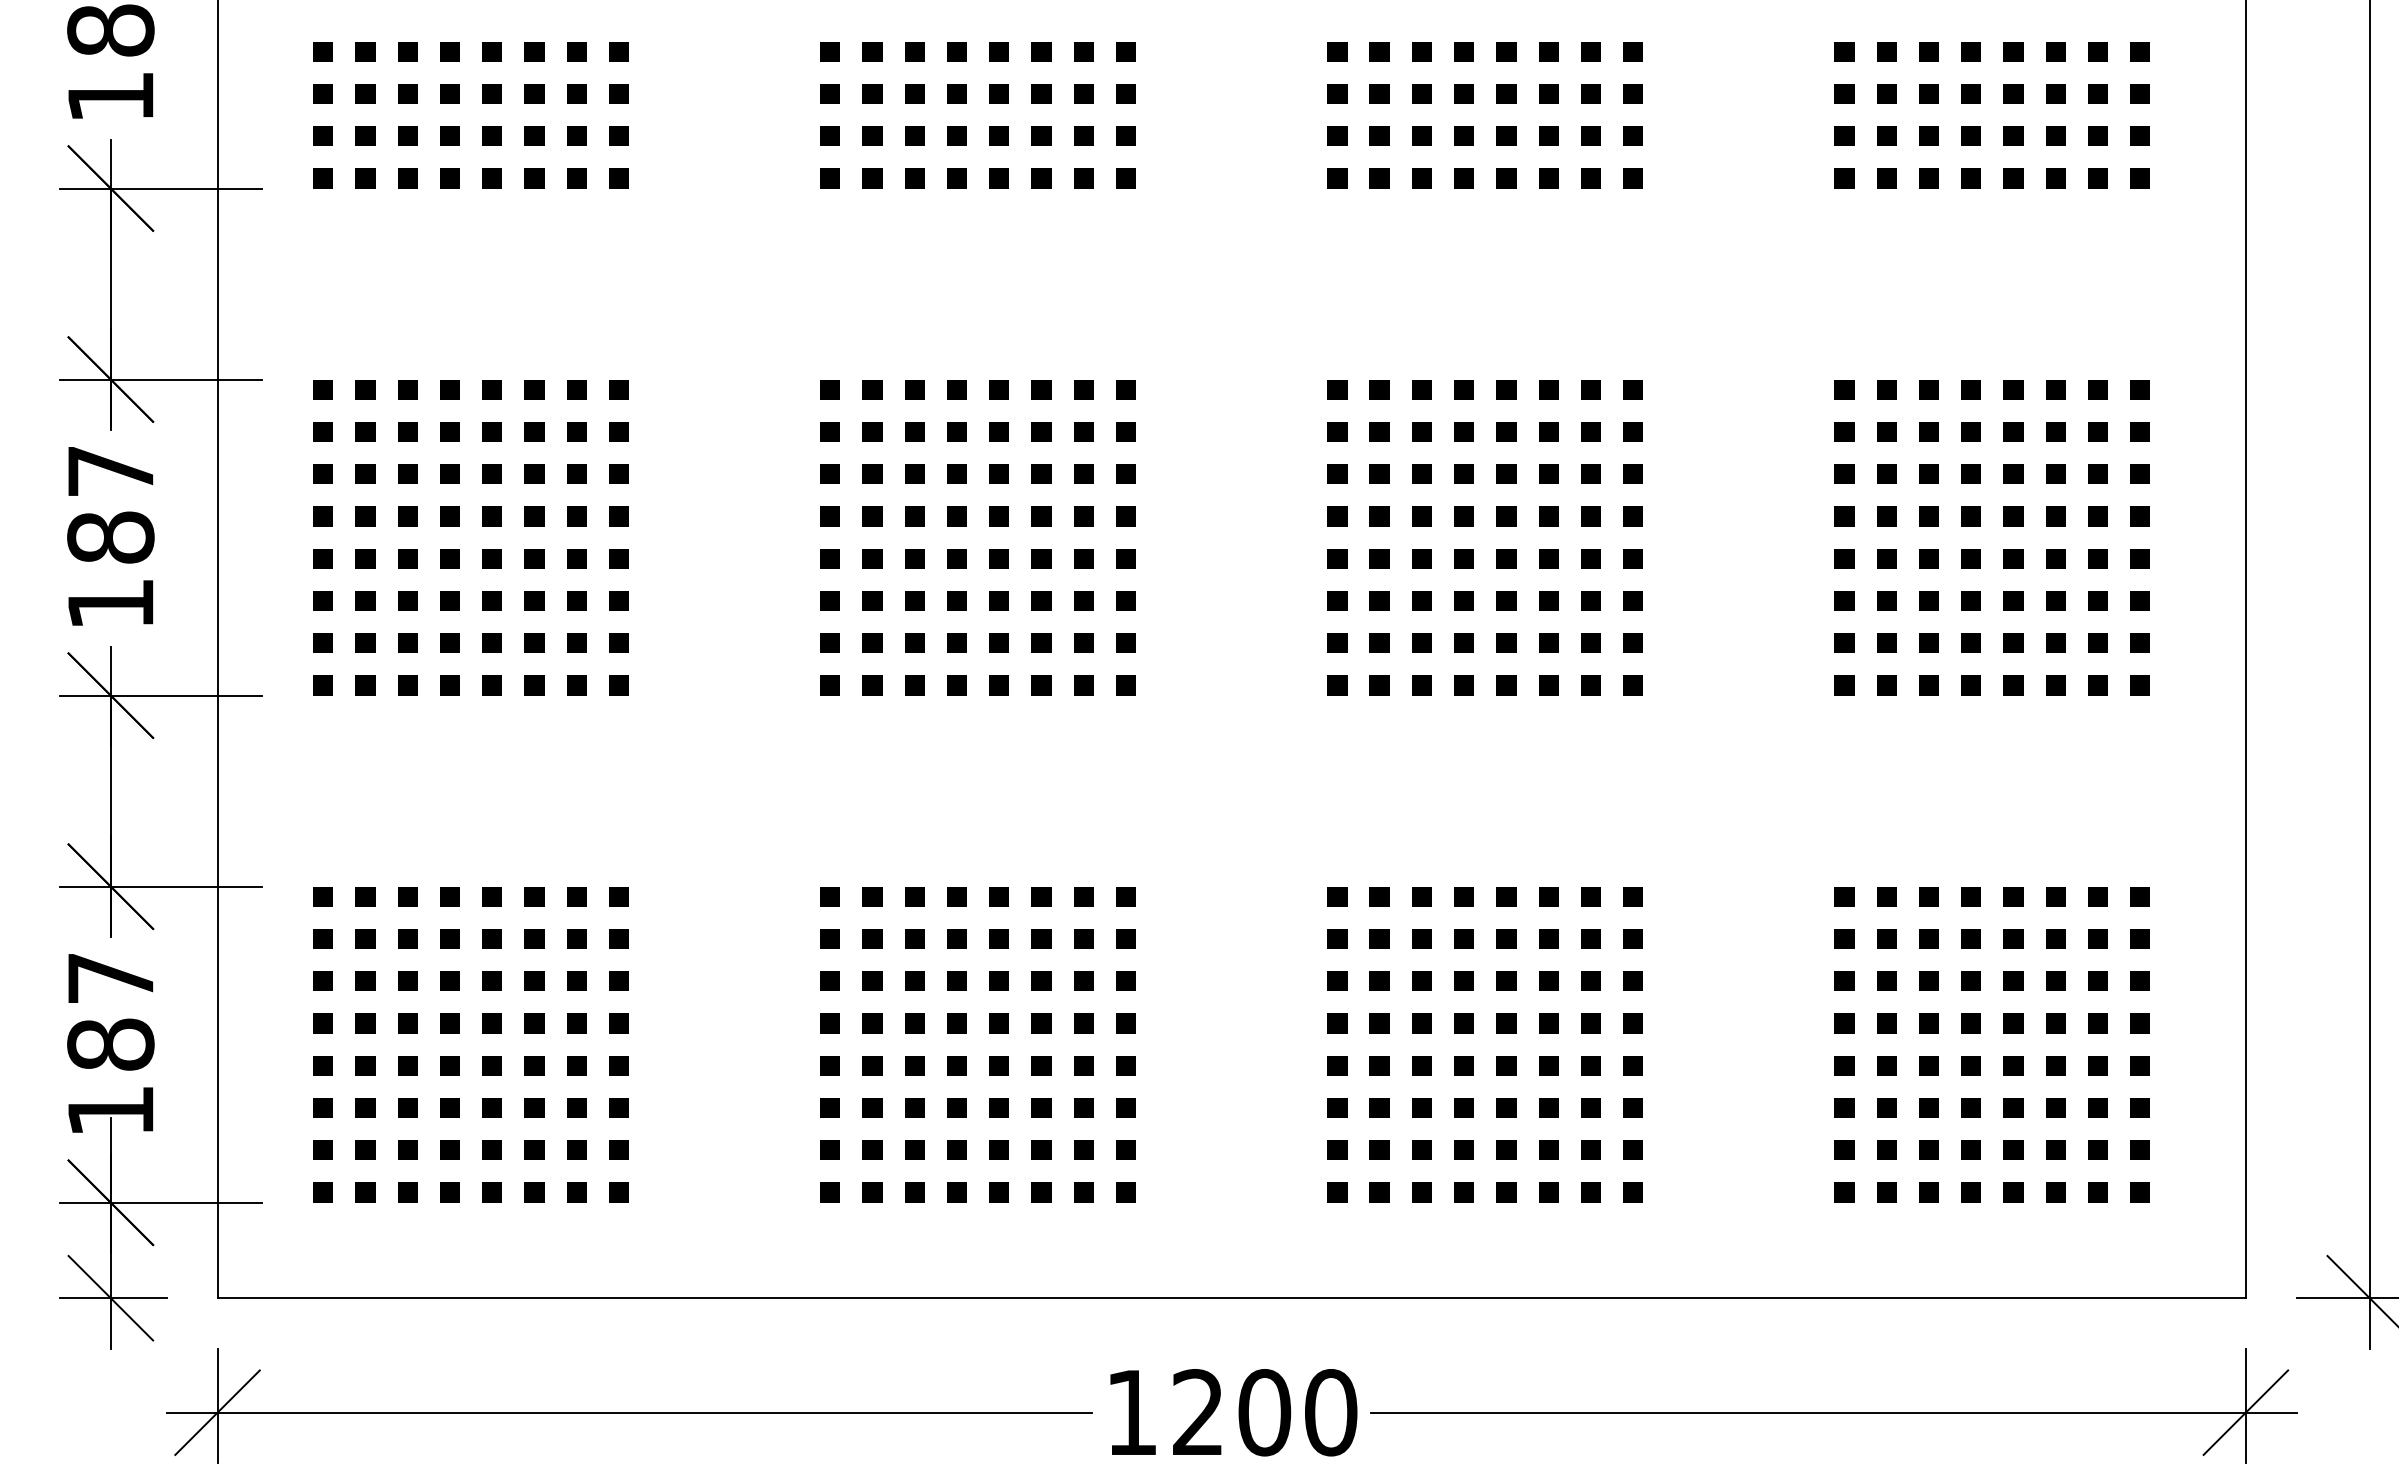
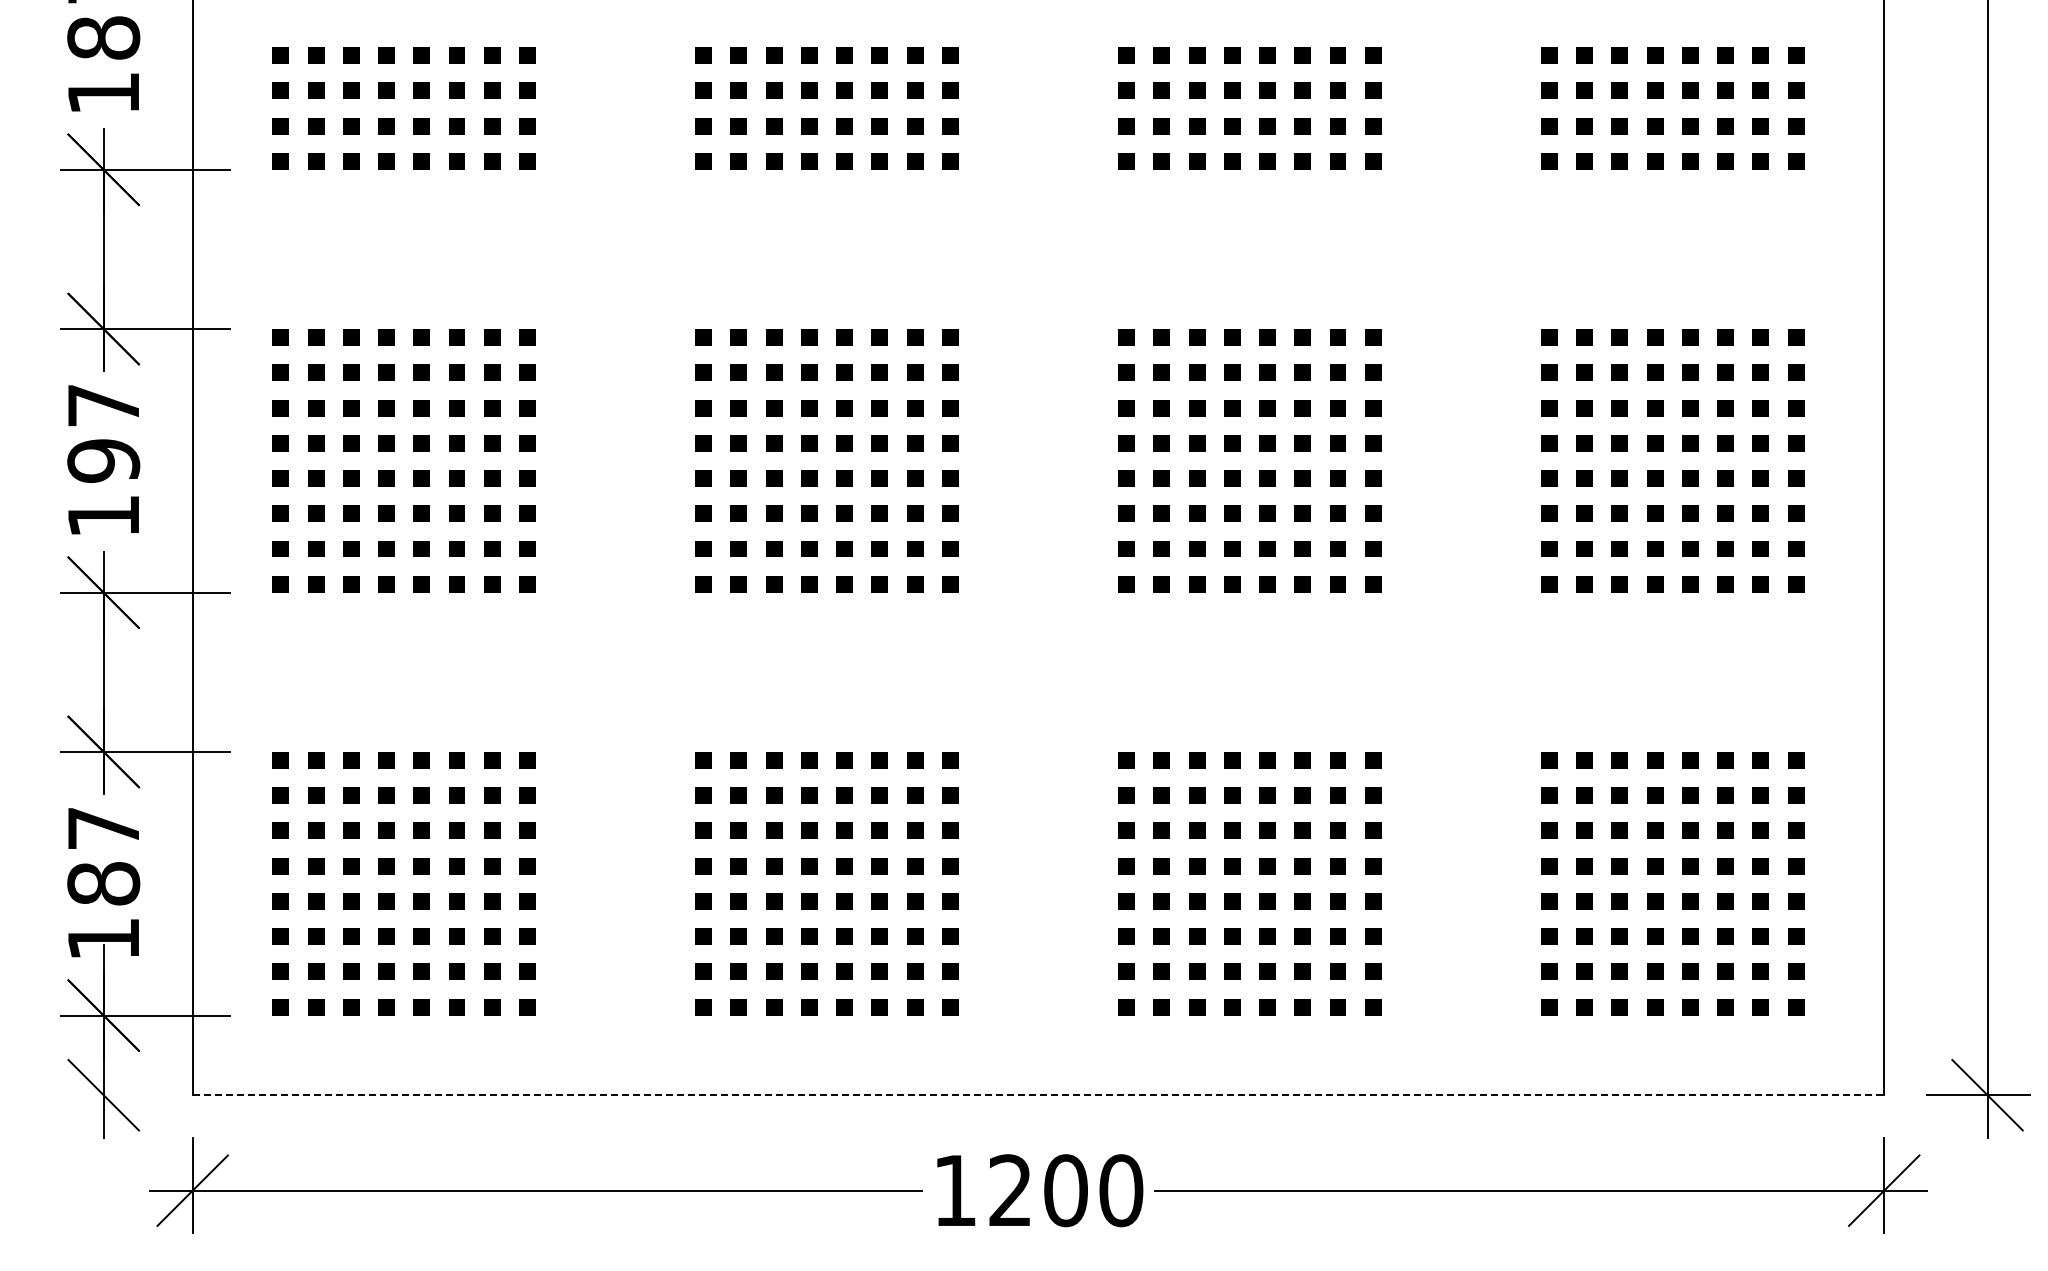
text: (110, 537) -> (103, 460), 187 -> 197
line: (112, 1298) -> (105, 1095), removed
line: (1231, 1298) -> (1038, 1095), solid -> dashed

